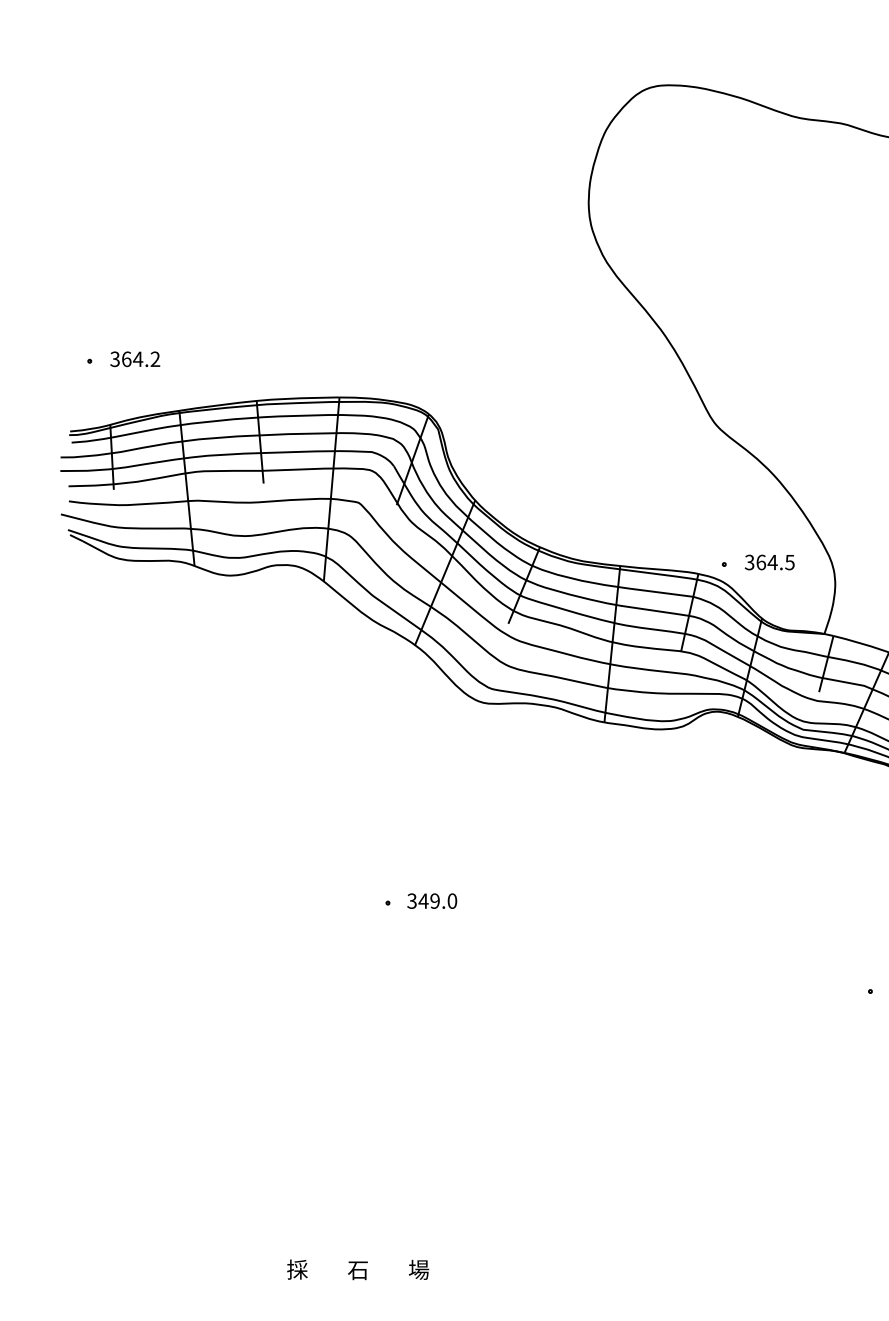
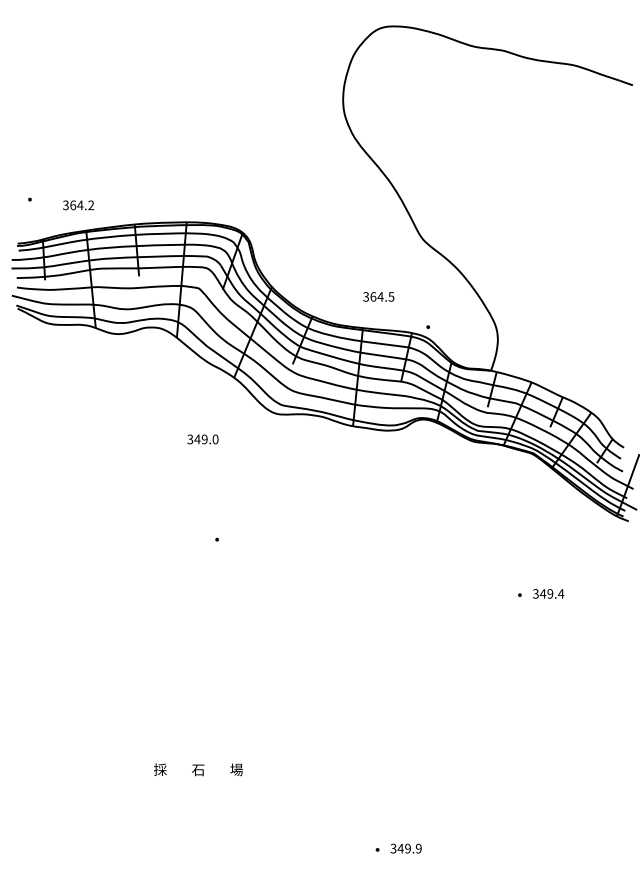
text: (135, 359) -> (78, 205), moved
text: (769, 561) -> (378, 296), moved
text: (431, 901) -> (202, 439), moved

